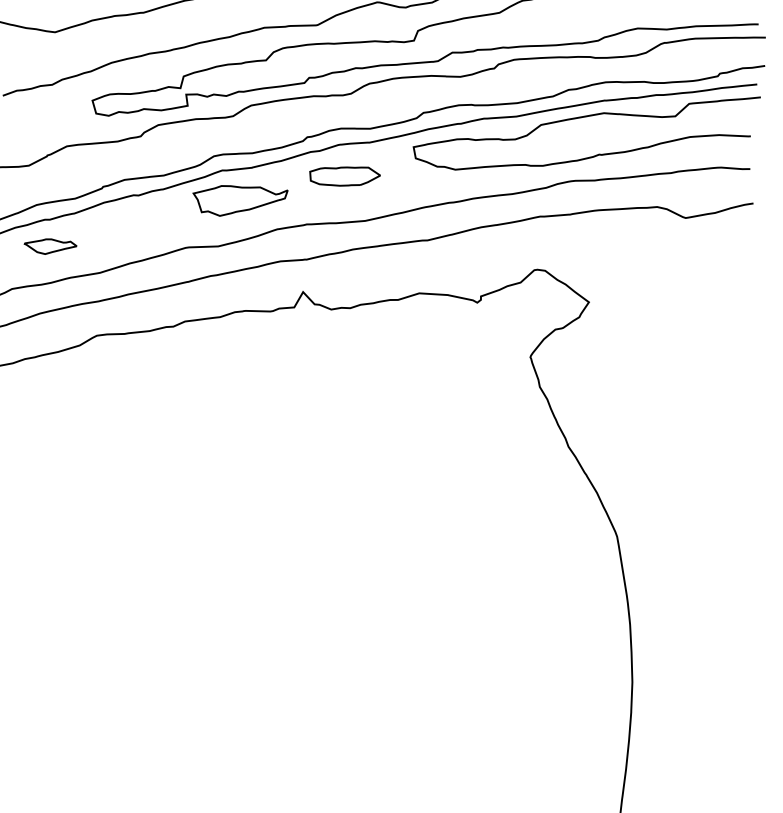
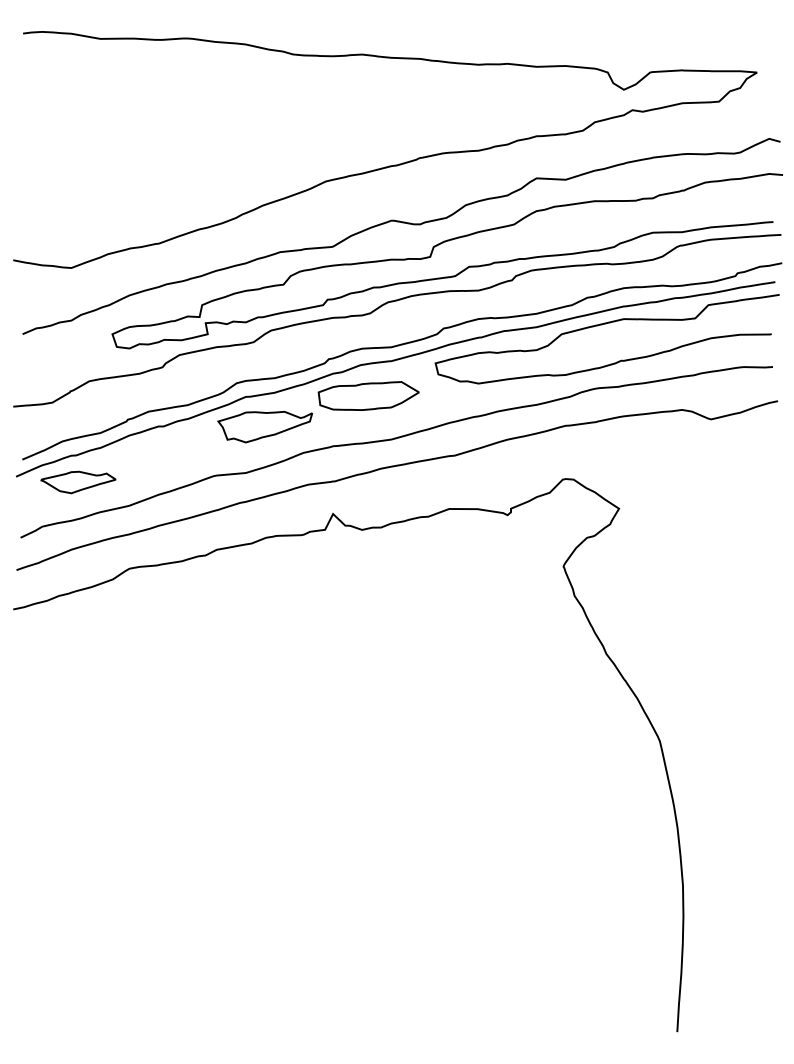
part: (344, 175) -> (368, 395), size x1.43
part: (50, 246) -> (78, 482), size x1.43

